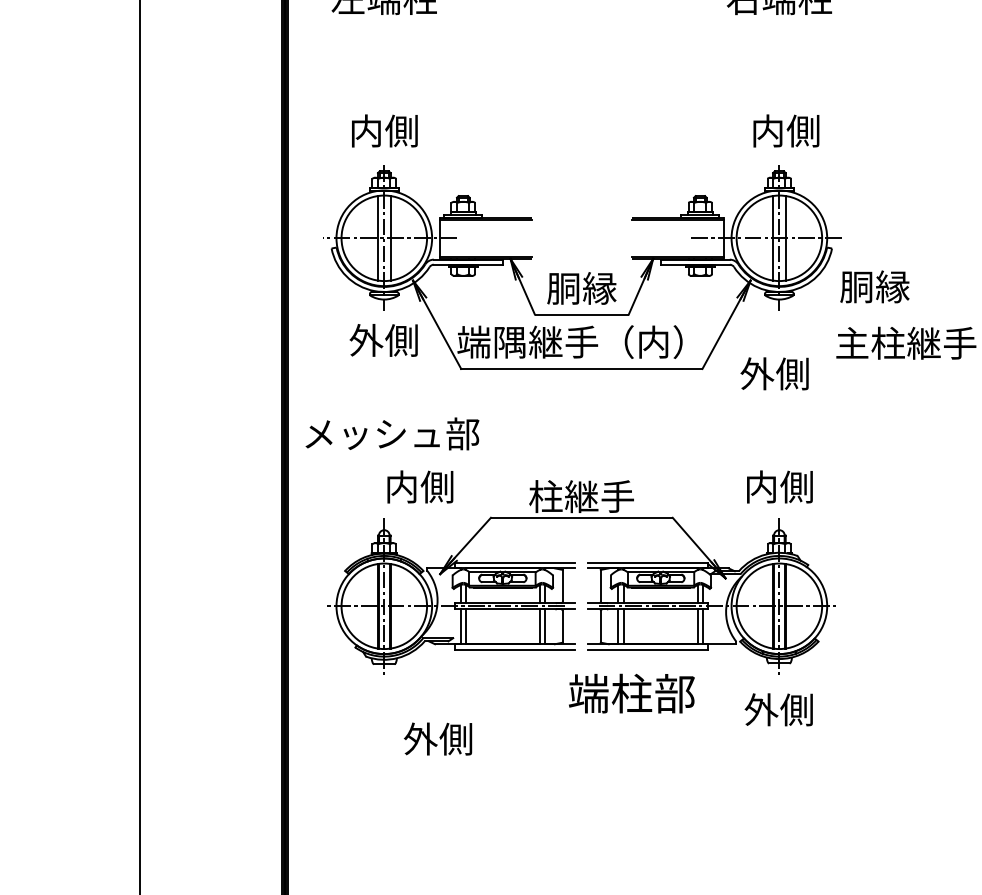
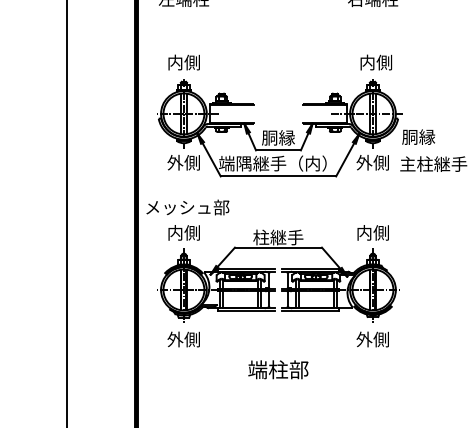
text: (774, 373) -> (372, 162), moved
text: (418, 486) -> (183, 232), moved
text: (632, 693) -> (278, 369), moved
text: (437, 739) -> (183, 339), moved

